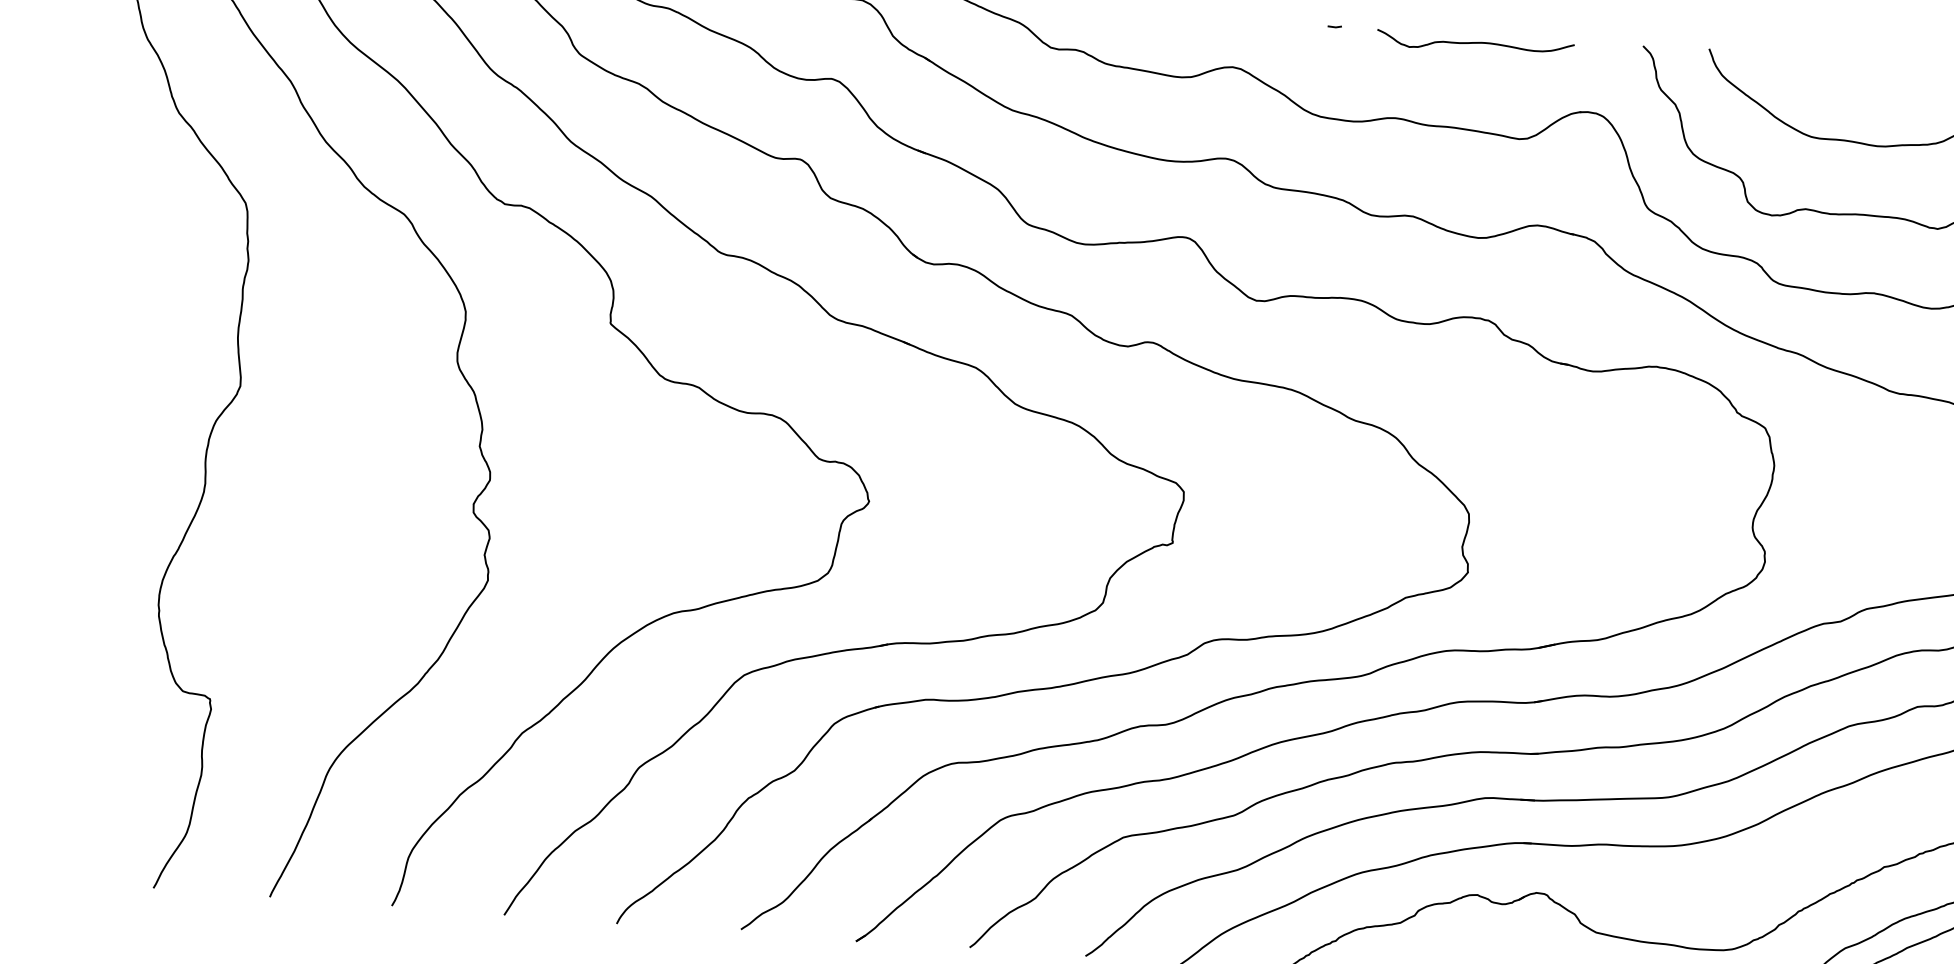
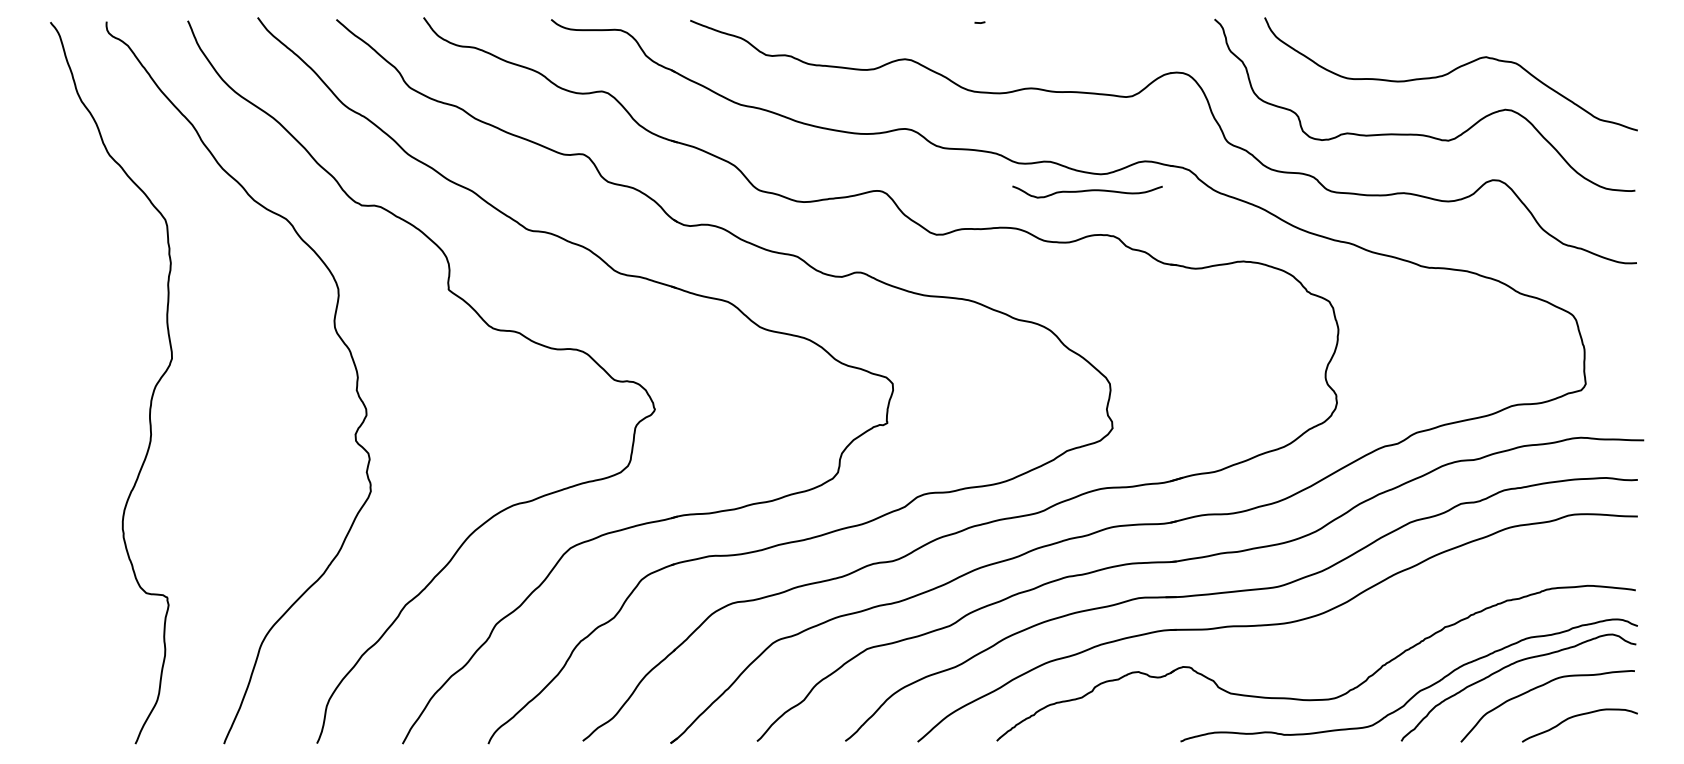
curve: (1475, 43) -> (1087, 191), moved

